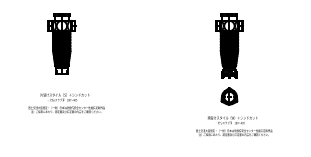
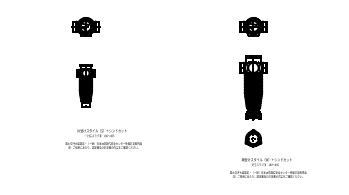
part: (61, 43) -> (85, 85), size x0.7
text: (66, 102) -> (103, 138), moved
text: (234, 125) -> (268, 167), moved

